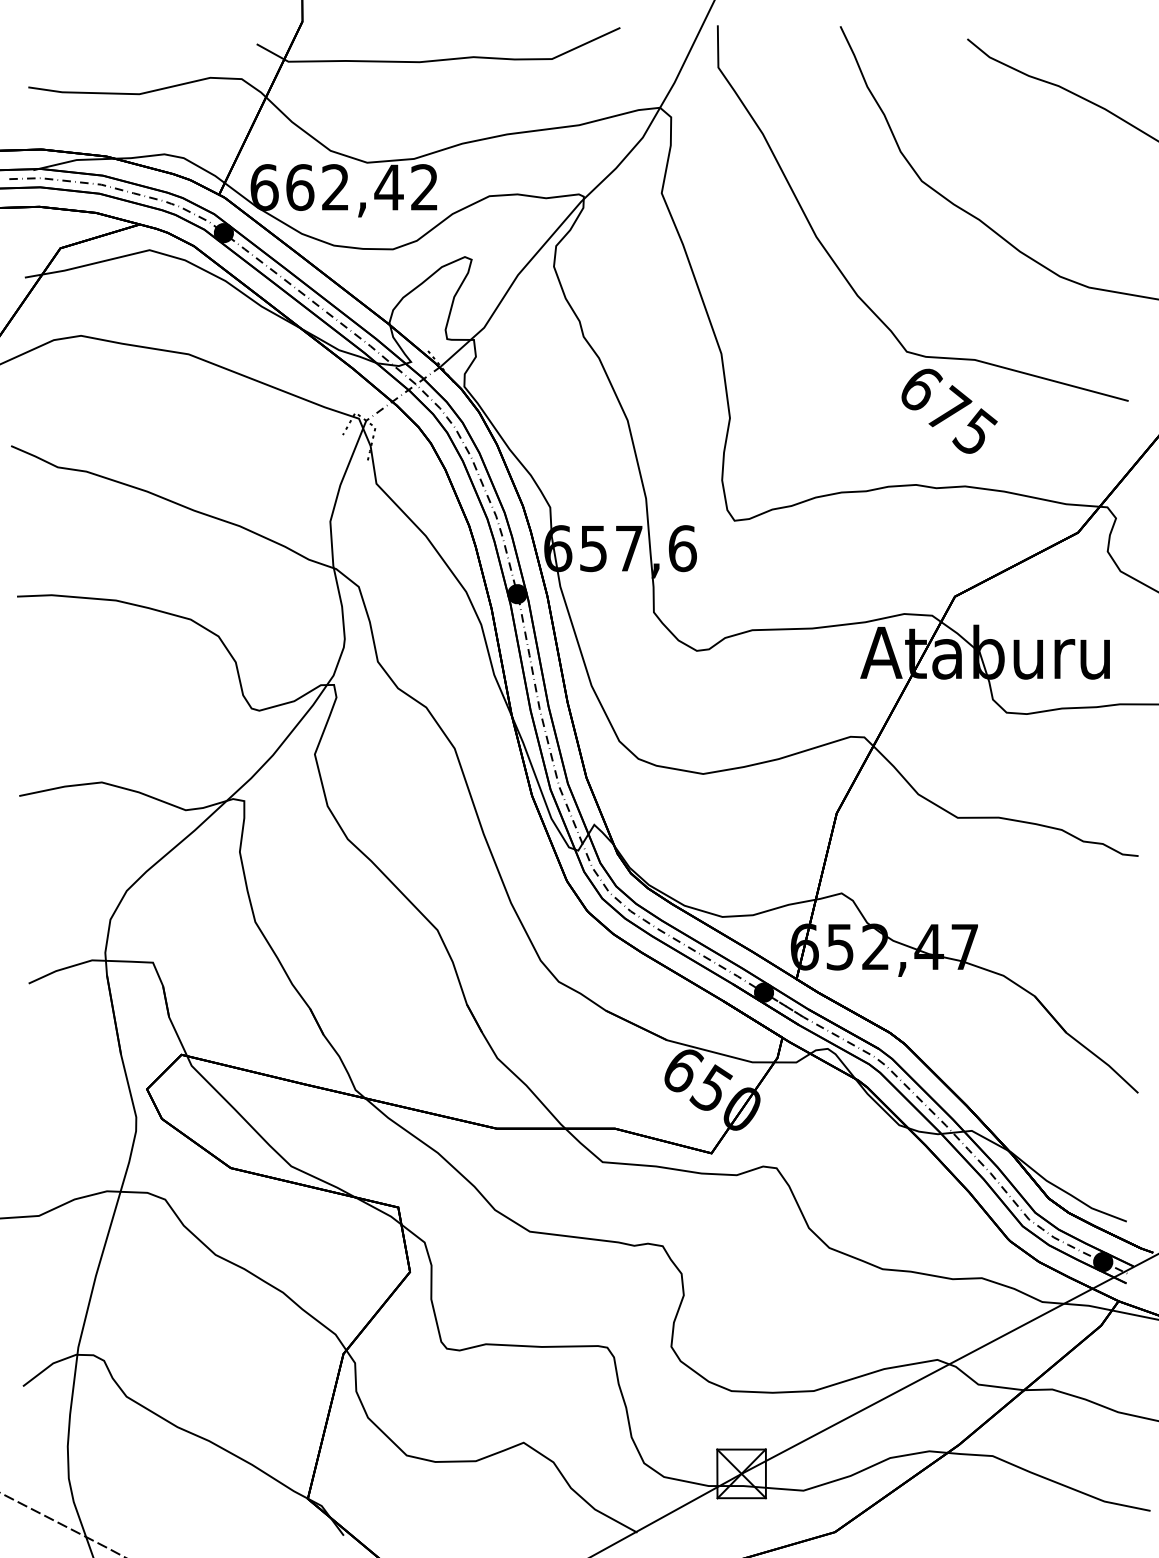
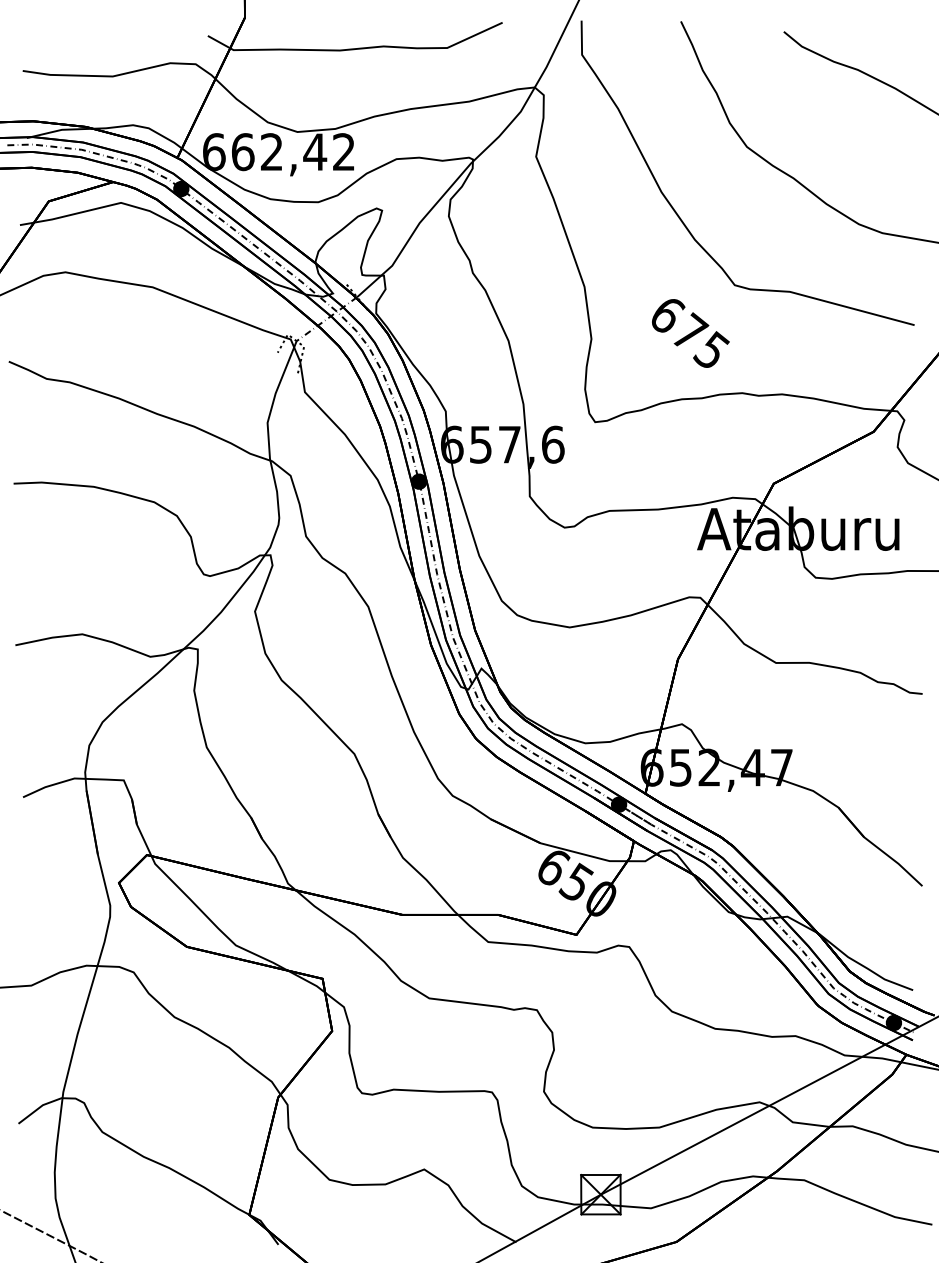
text: (949, 410) -> (690, 332), moved

